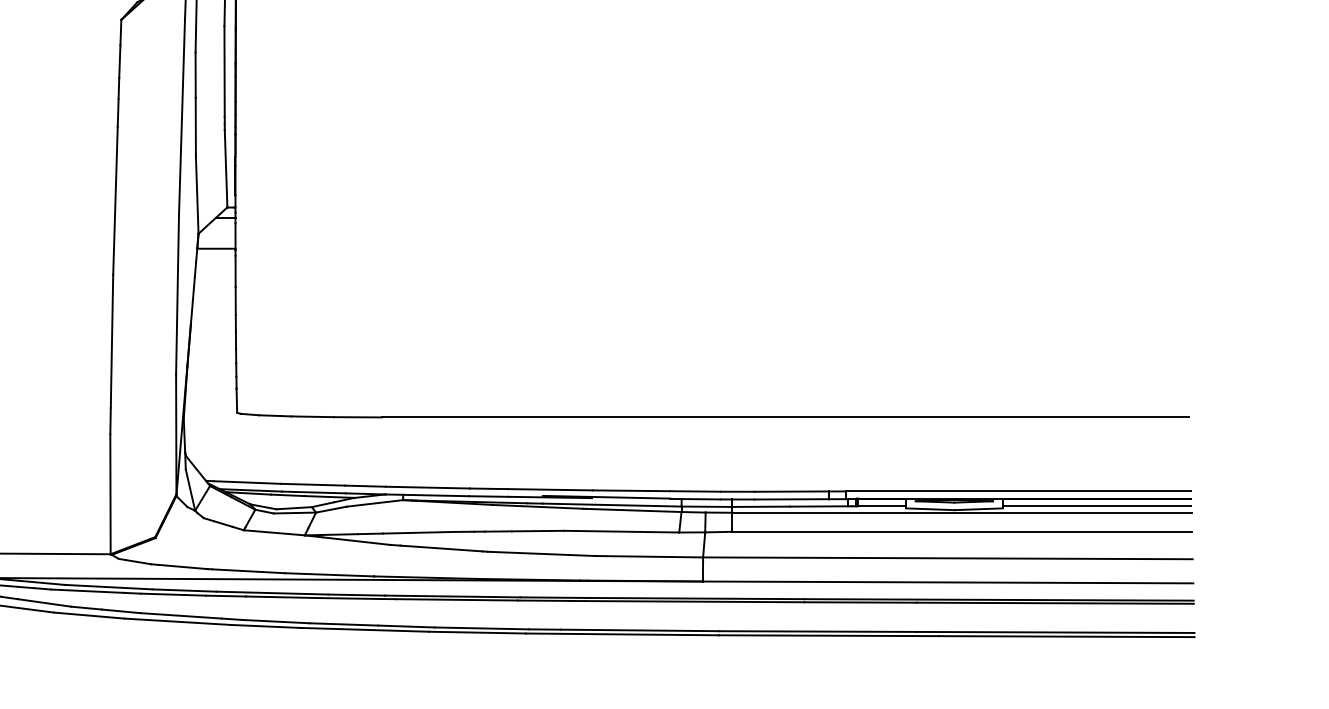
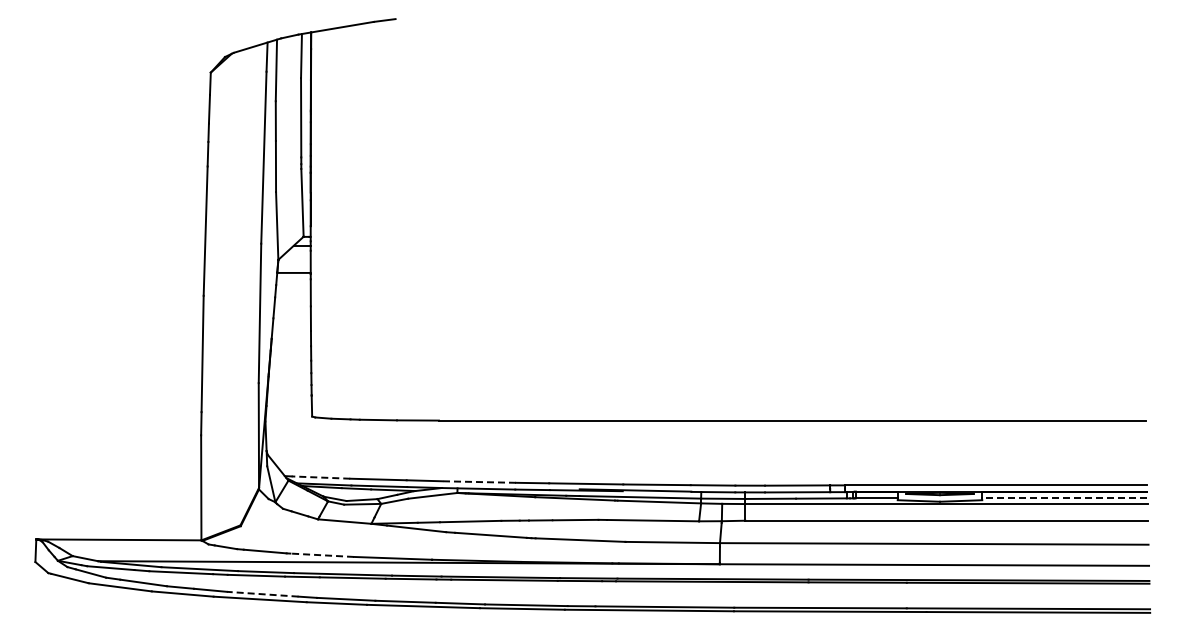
line: (246, 482) -> (320, 477), solid -> dashed
line: (428, 488) -> (479, 482), solid -> dashed
line: (1096, 506) -> (1064, 498), solid -> dashed
line: (248, 571) -> (322, 555), solid -> dashed
line: (180, 616) -> (262, 594), solid -> dashed

